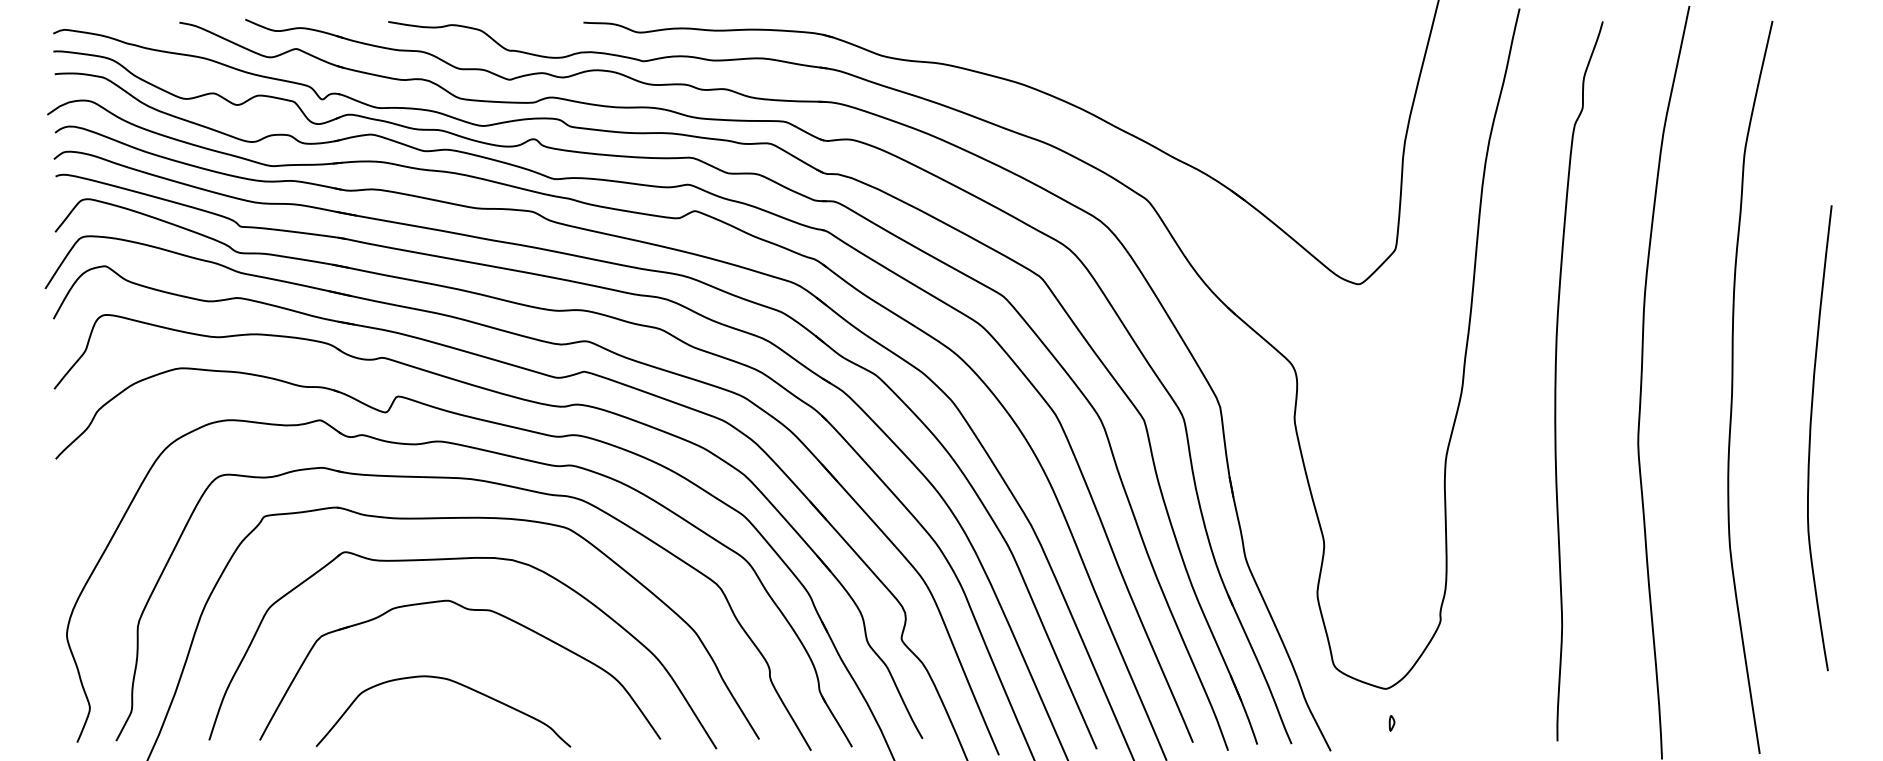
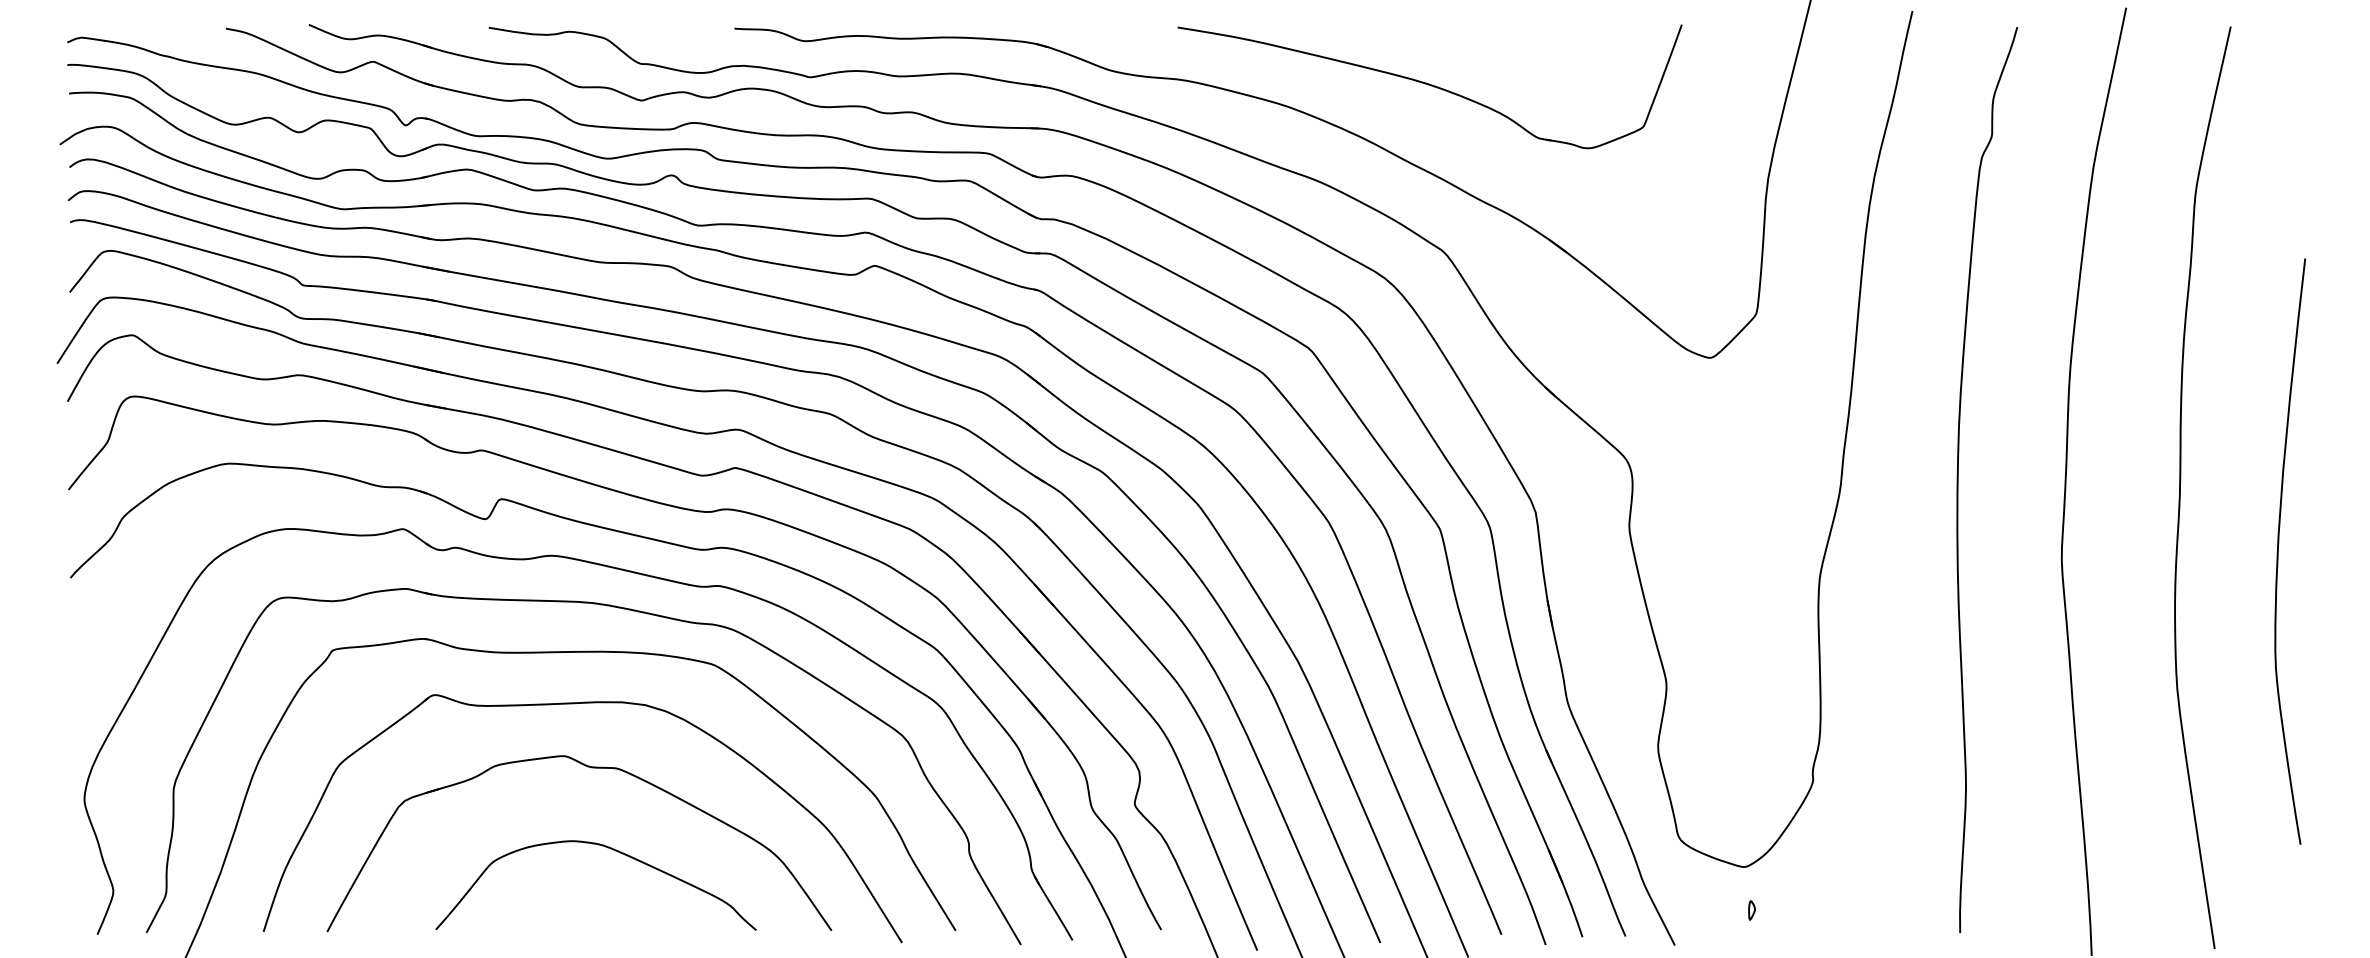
part: (1135, 68) -> (1429, 86), added
curve: (455, 683) -> (611, 850), moved

